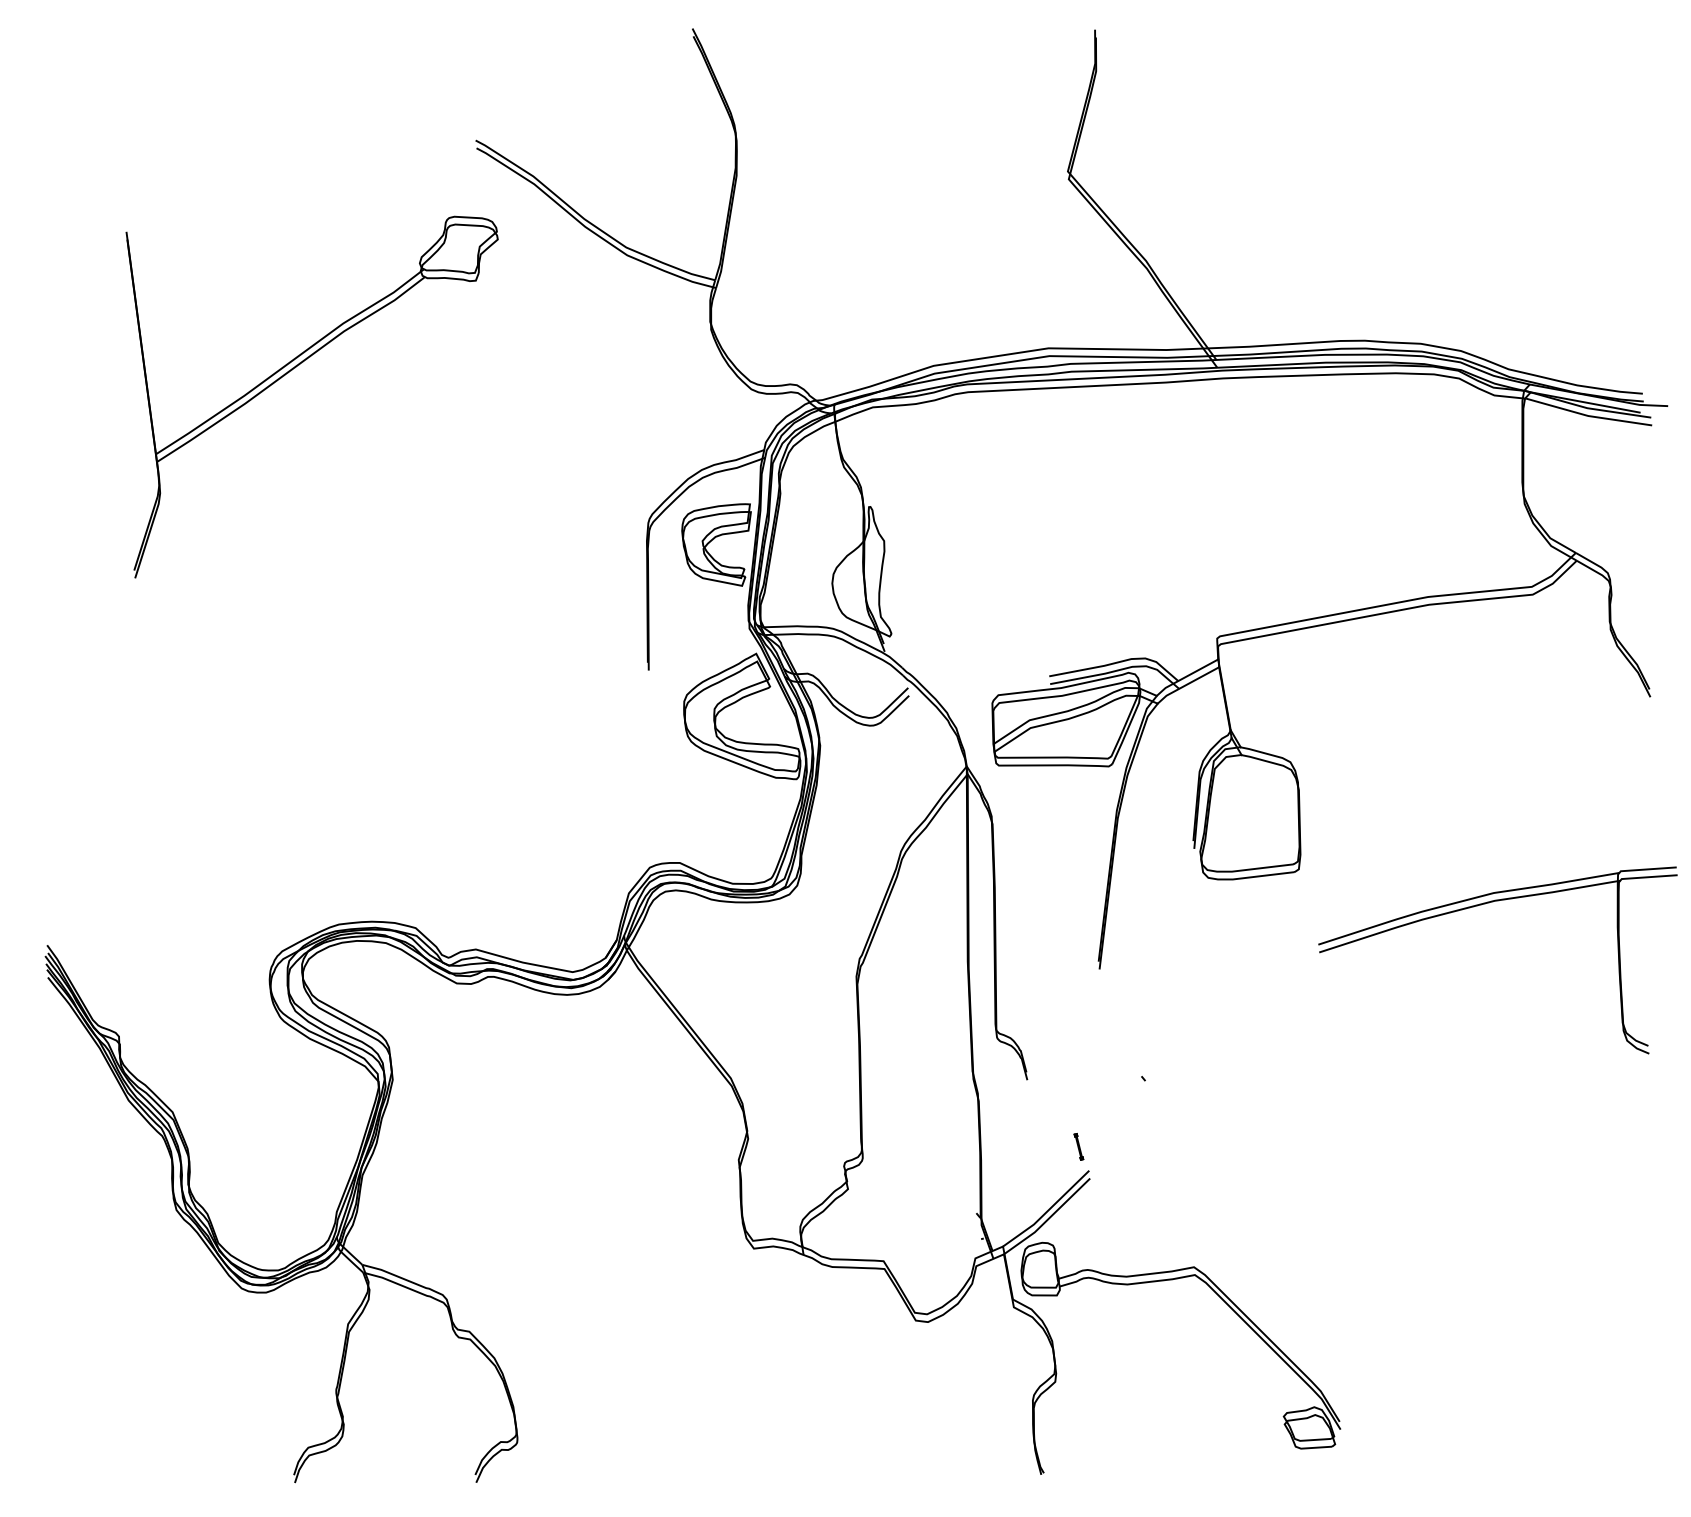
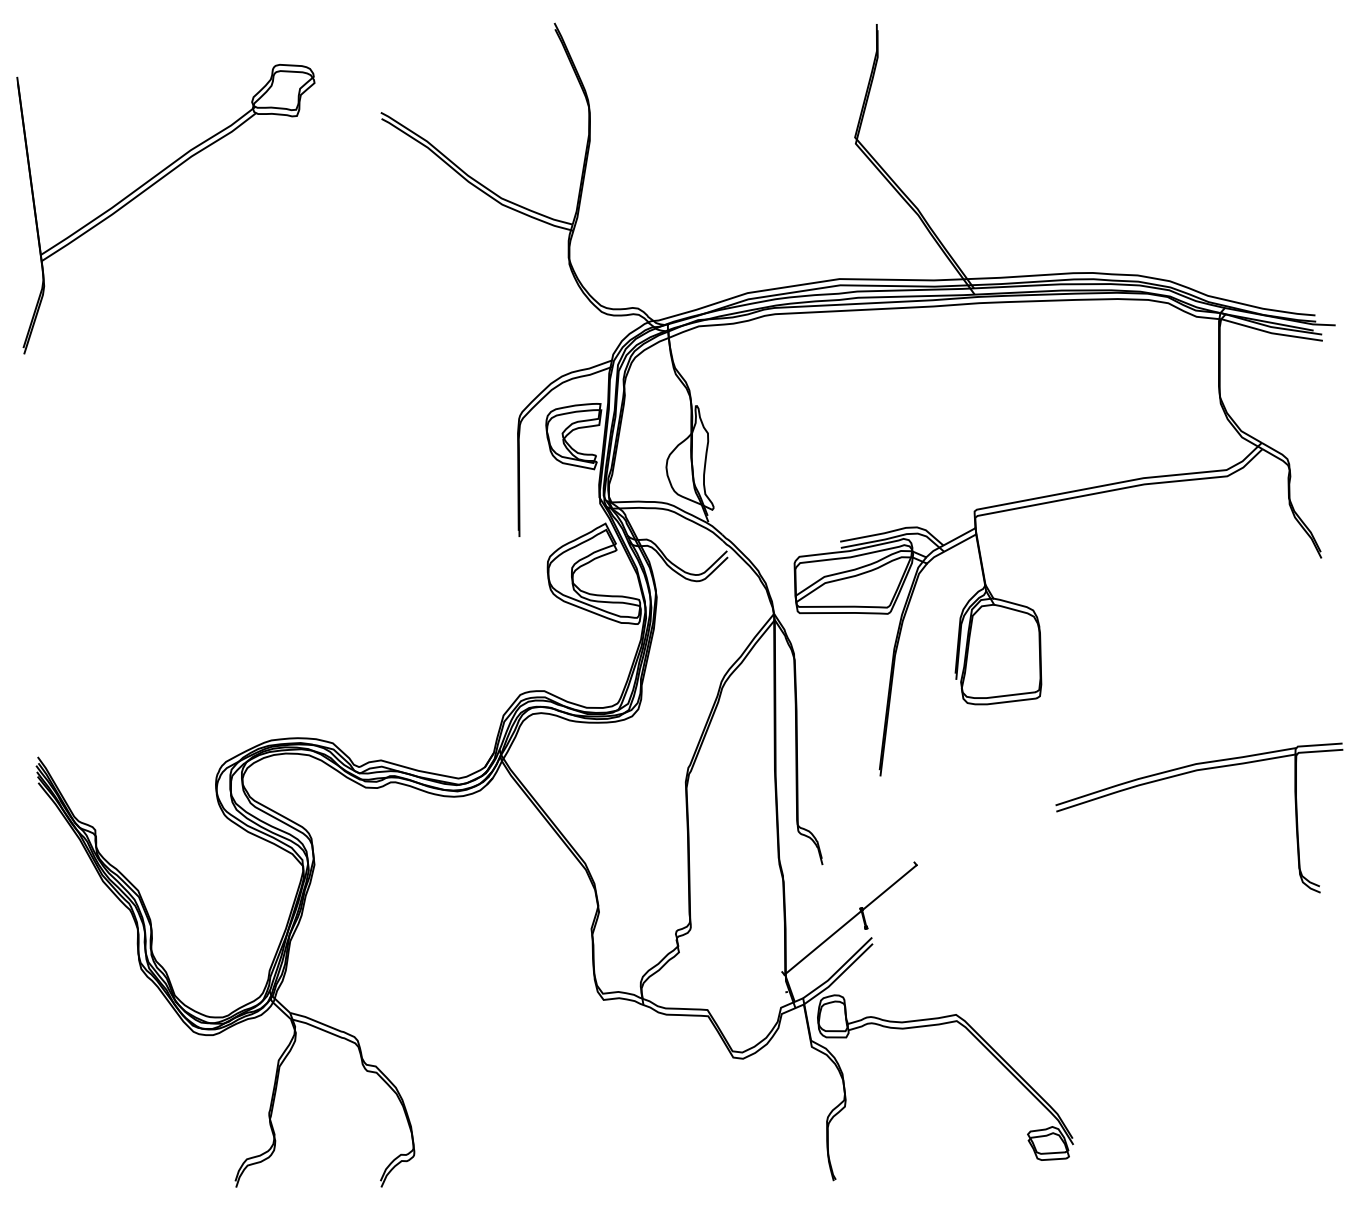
part: (292, 370) -> (150, 187), moved
part: (1485, 904) -> (1189, 773), moved
line: (1061, 1148) -> (849, 919), added

